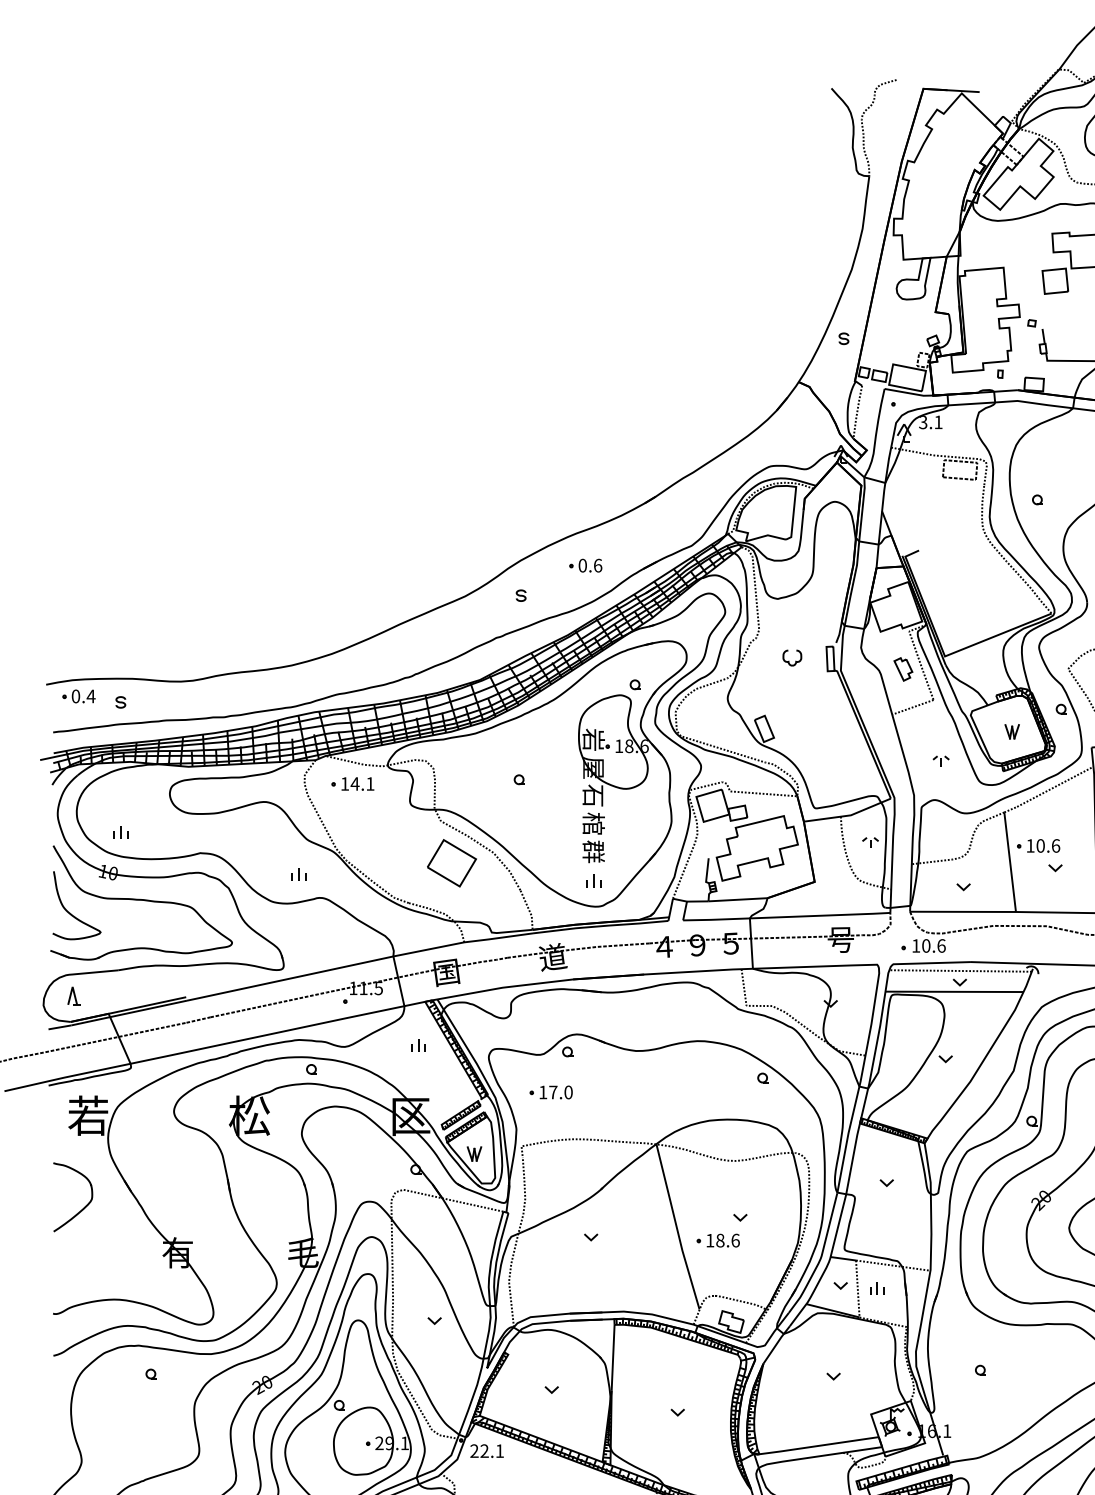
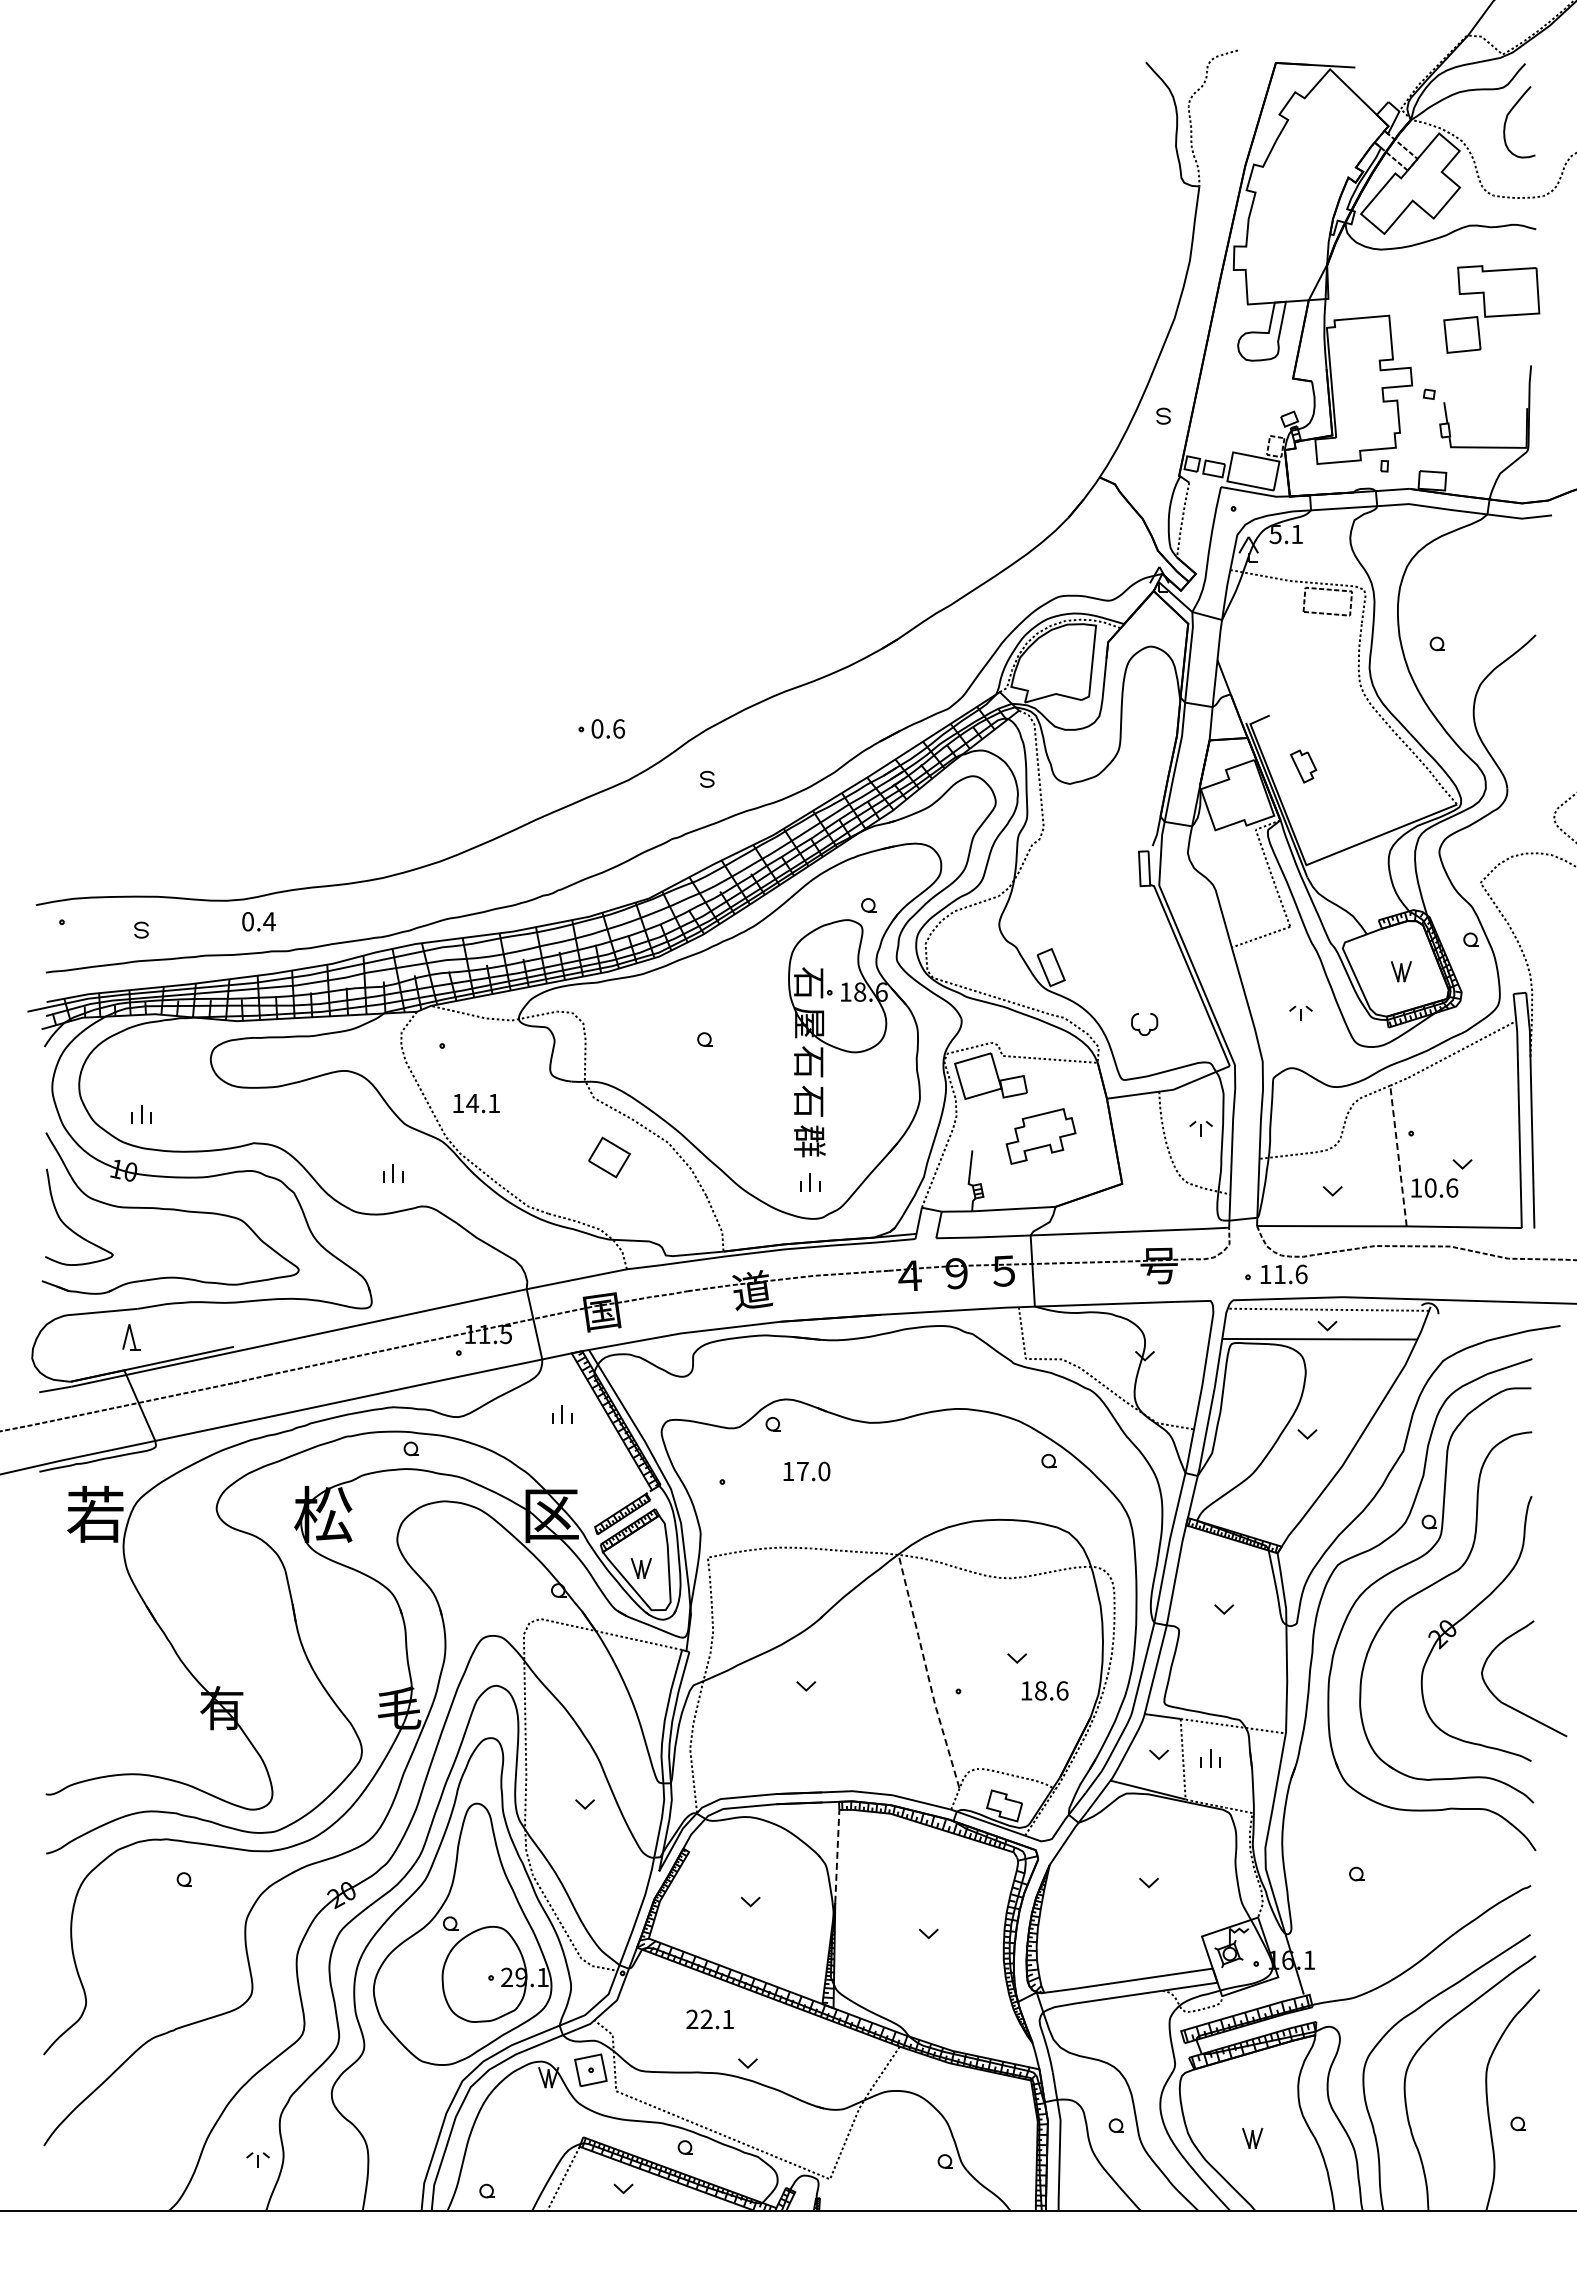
text: (923, 422) -> (1275, 534), 3.1 -> 5.1
part: (585, 565) -> (601, 728), moved
part: (788, 660) -> (1139, 1028), moved
part: (903, 669) -> (1303, 766), moved
text: (83, 696) -> (258, 921), moved
text: (593, 739) -> (809, 982), 岩 -> 石
text: (357, 784) -> (476, 1103), moved
text: (593, 823) -> (809, 1101), 棺 -> 石
text: (1043, 845) -> (1434, 1187), moved
part: (756, 848) -> (1040, 1136), size x0.6
line: (1010, 862) -> (1398, 1156), solid -> dashed
part: (451, 863) -> (609, 1157), size x0.6
text: (925, 946) -> (1279, 1274), 10.6 -> 11.6
part: (74, 996) -> (131, 1337), moved
text: (555, 1092) -> (806, 1471), moved
part: (82, 1208) -> (87, 1645), removed
line: (676, 1227) -> (927, 1672), solid -> dashed
text: (722, 1240) -> (1044, 1690), moved
line: (613, 1357) -> (837, 1855), solid -> dashed
text: (486, 1451) -> (709, 2019), moved

